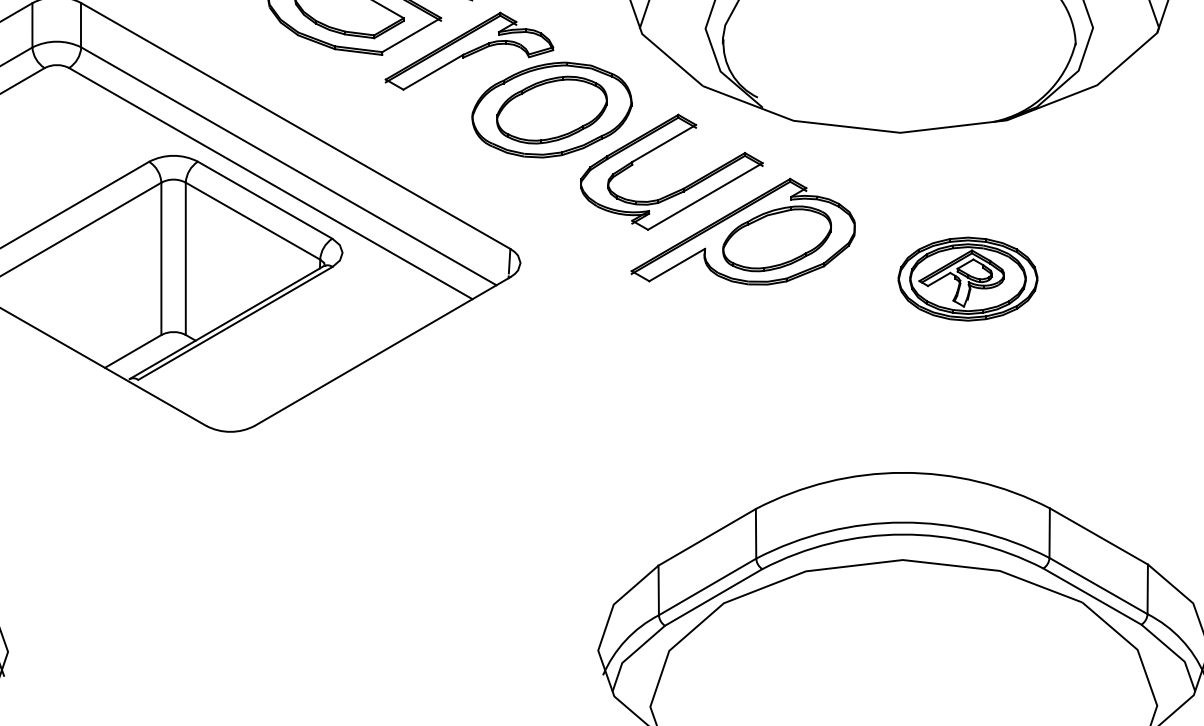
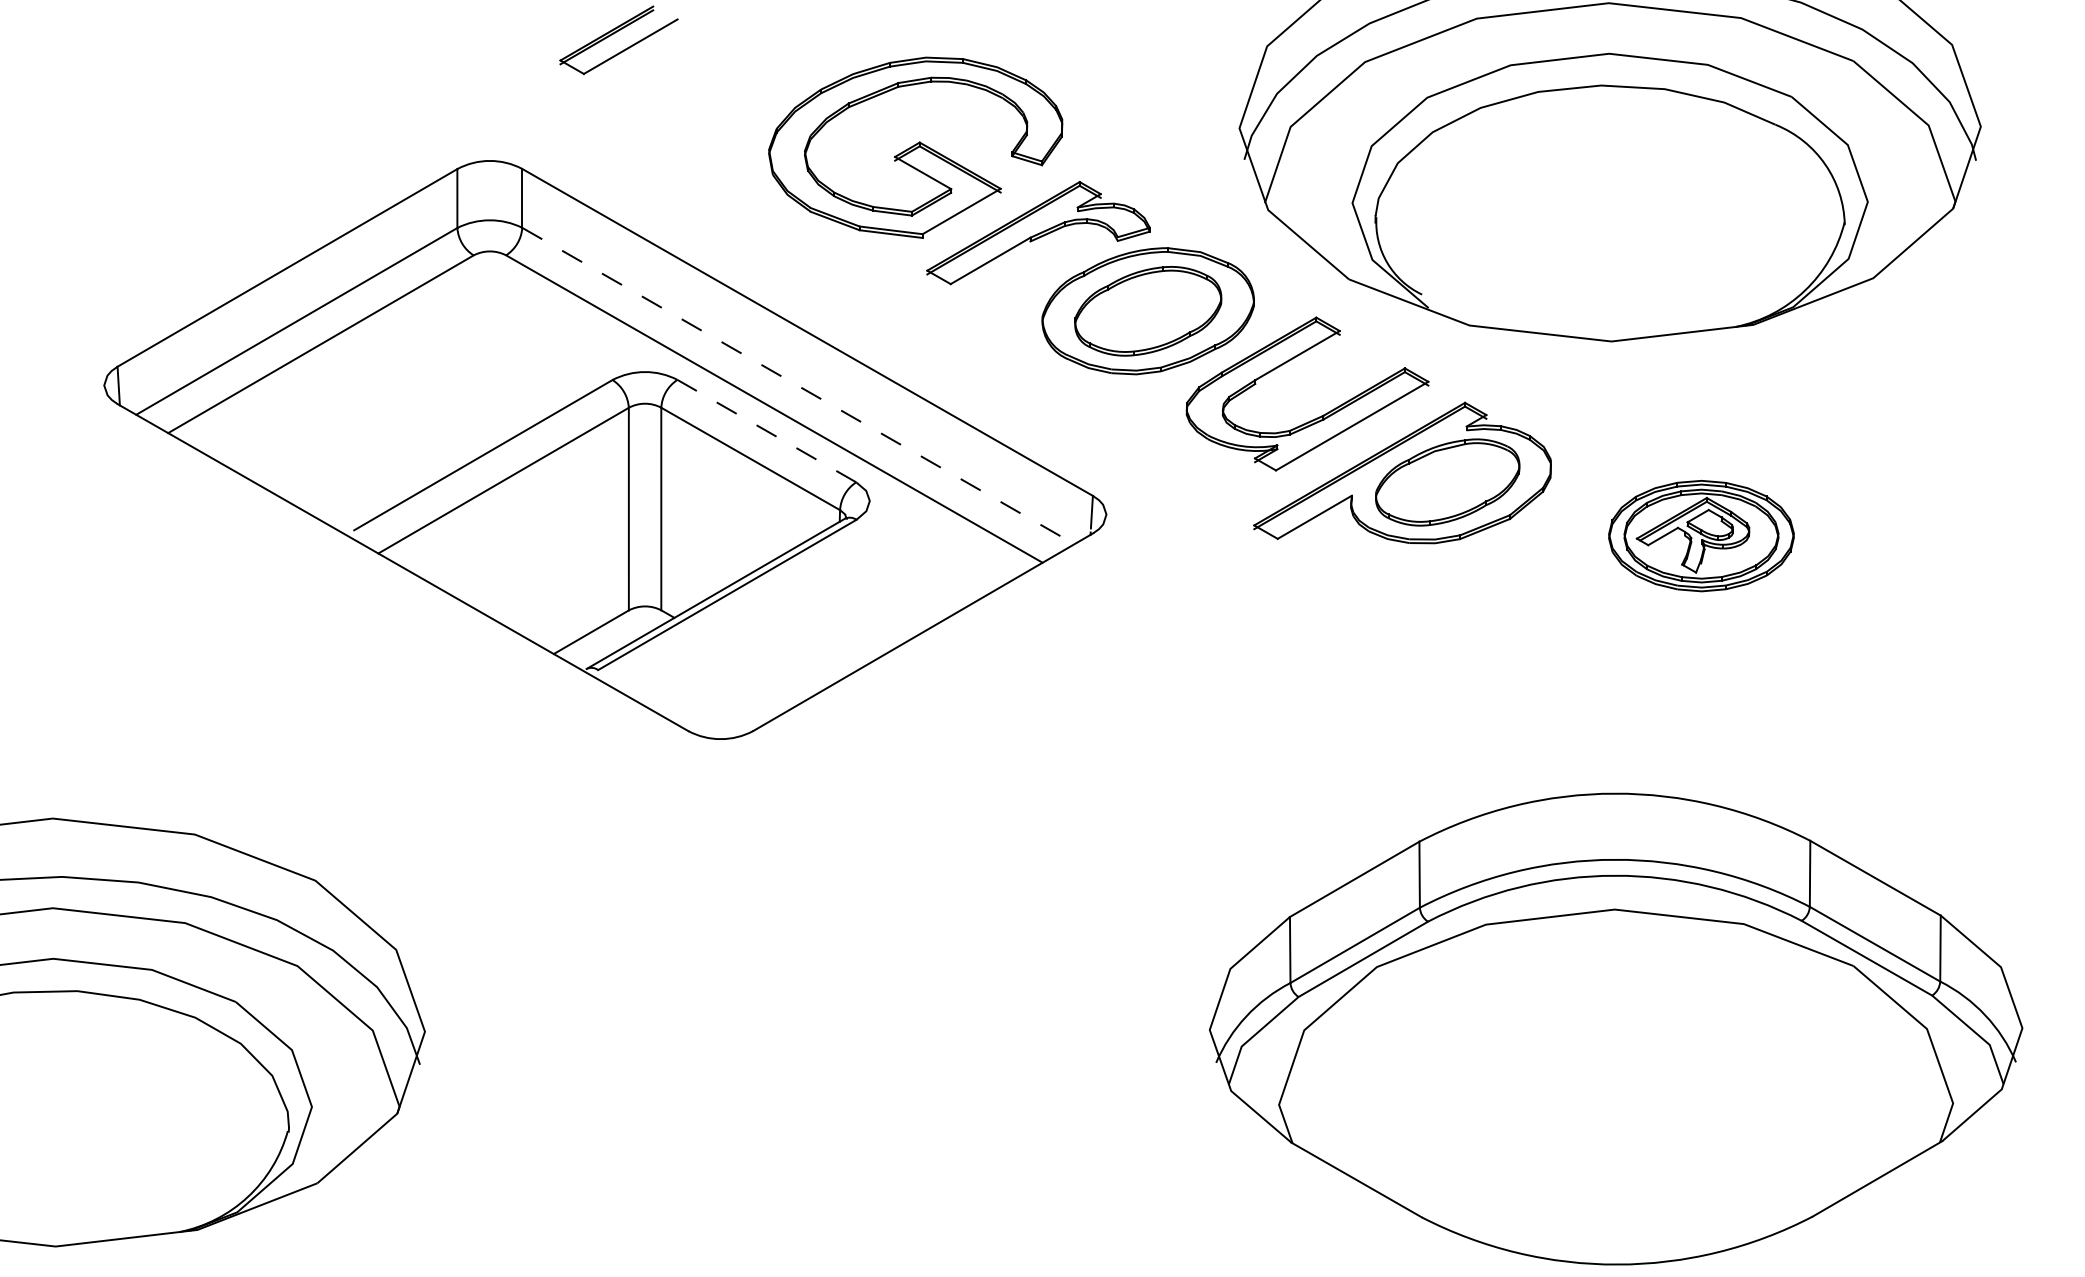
line: (288, 166) -> (798, 386), solid -> dashed
line: (264, 199) -> (766, 430), solid -> dashed

